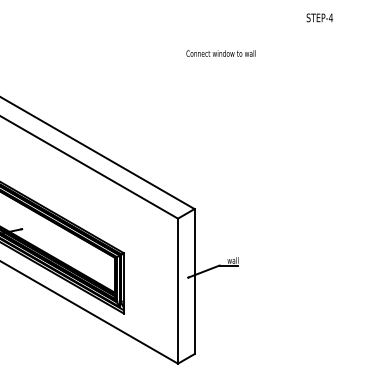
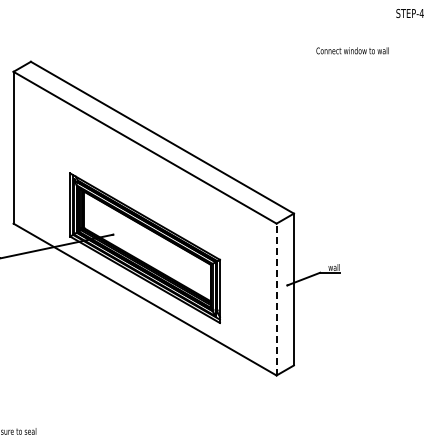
text: (319, 17) -> (409, 13), moved
text: (220, 53) -> (352, 50), moved
line: (177, 291) -> (276, 299), solid -> dashed

